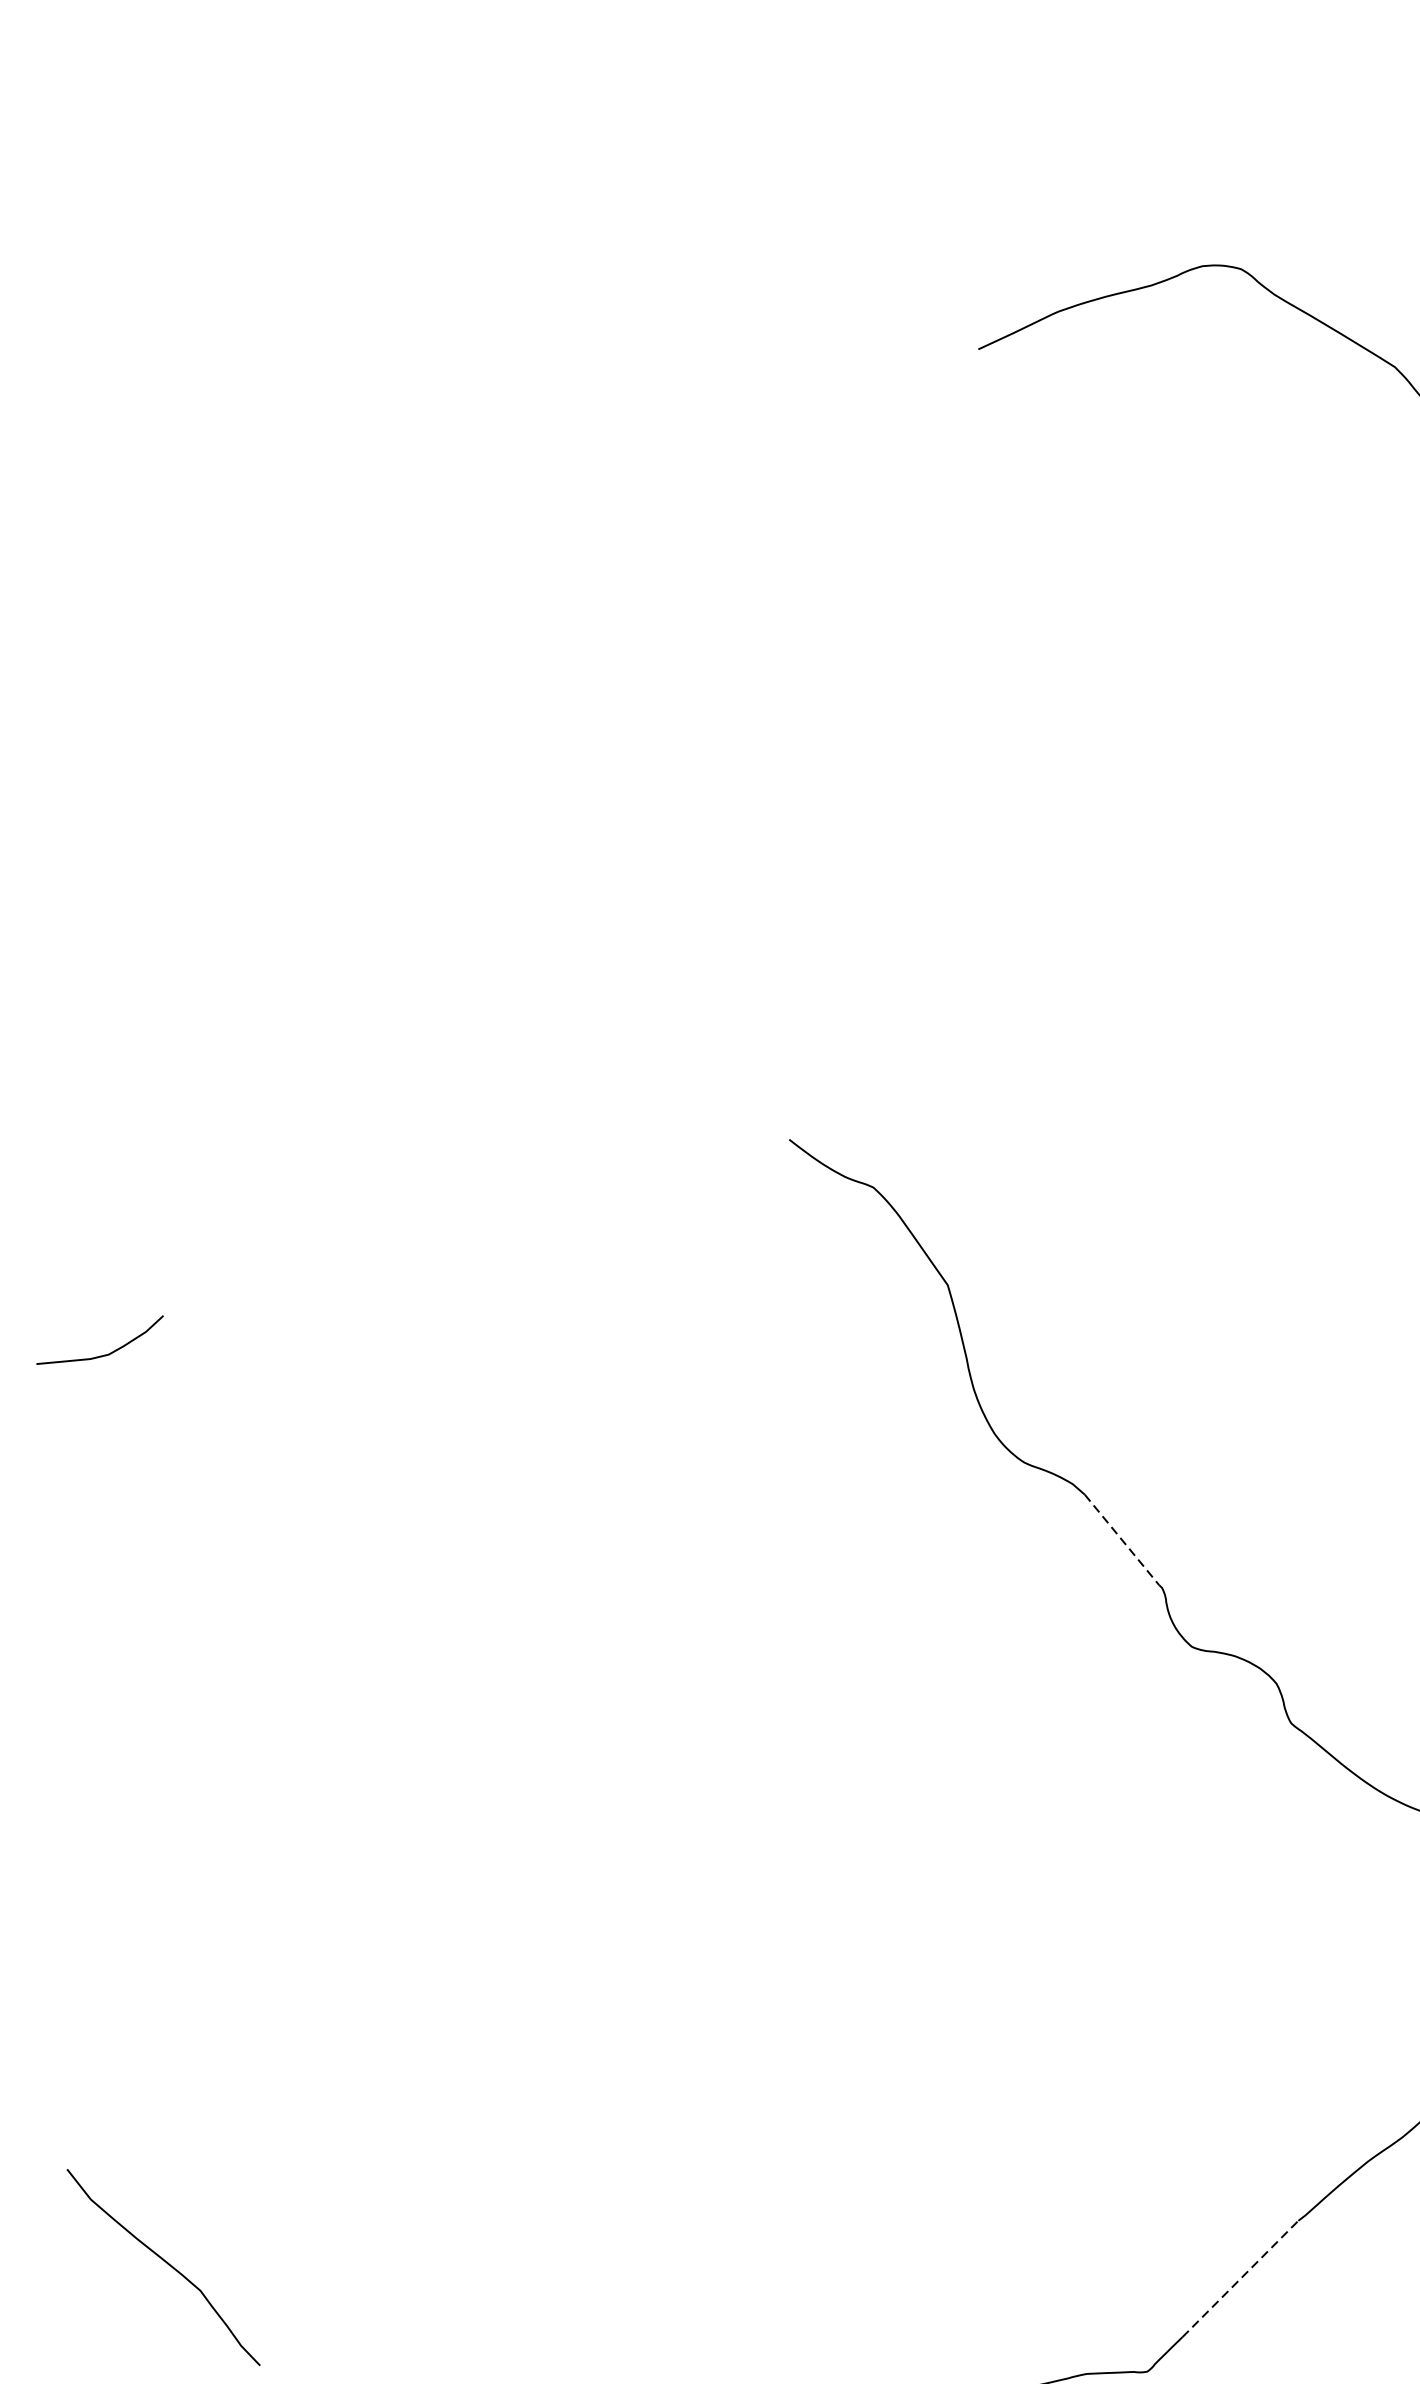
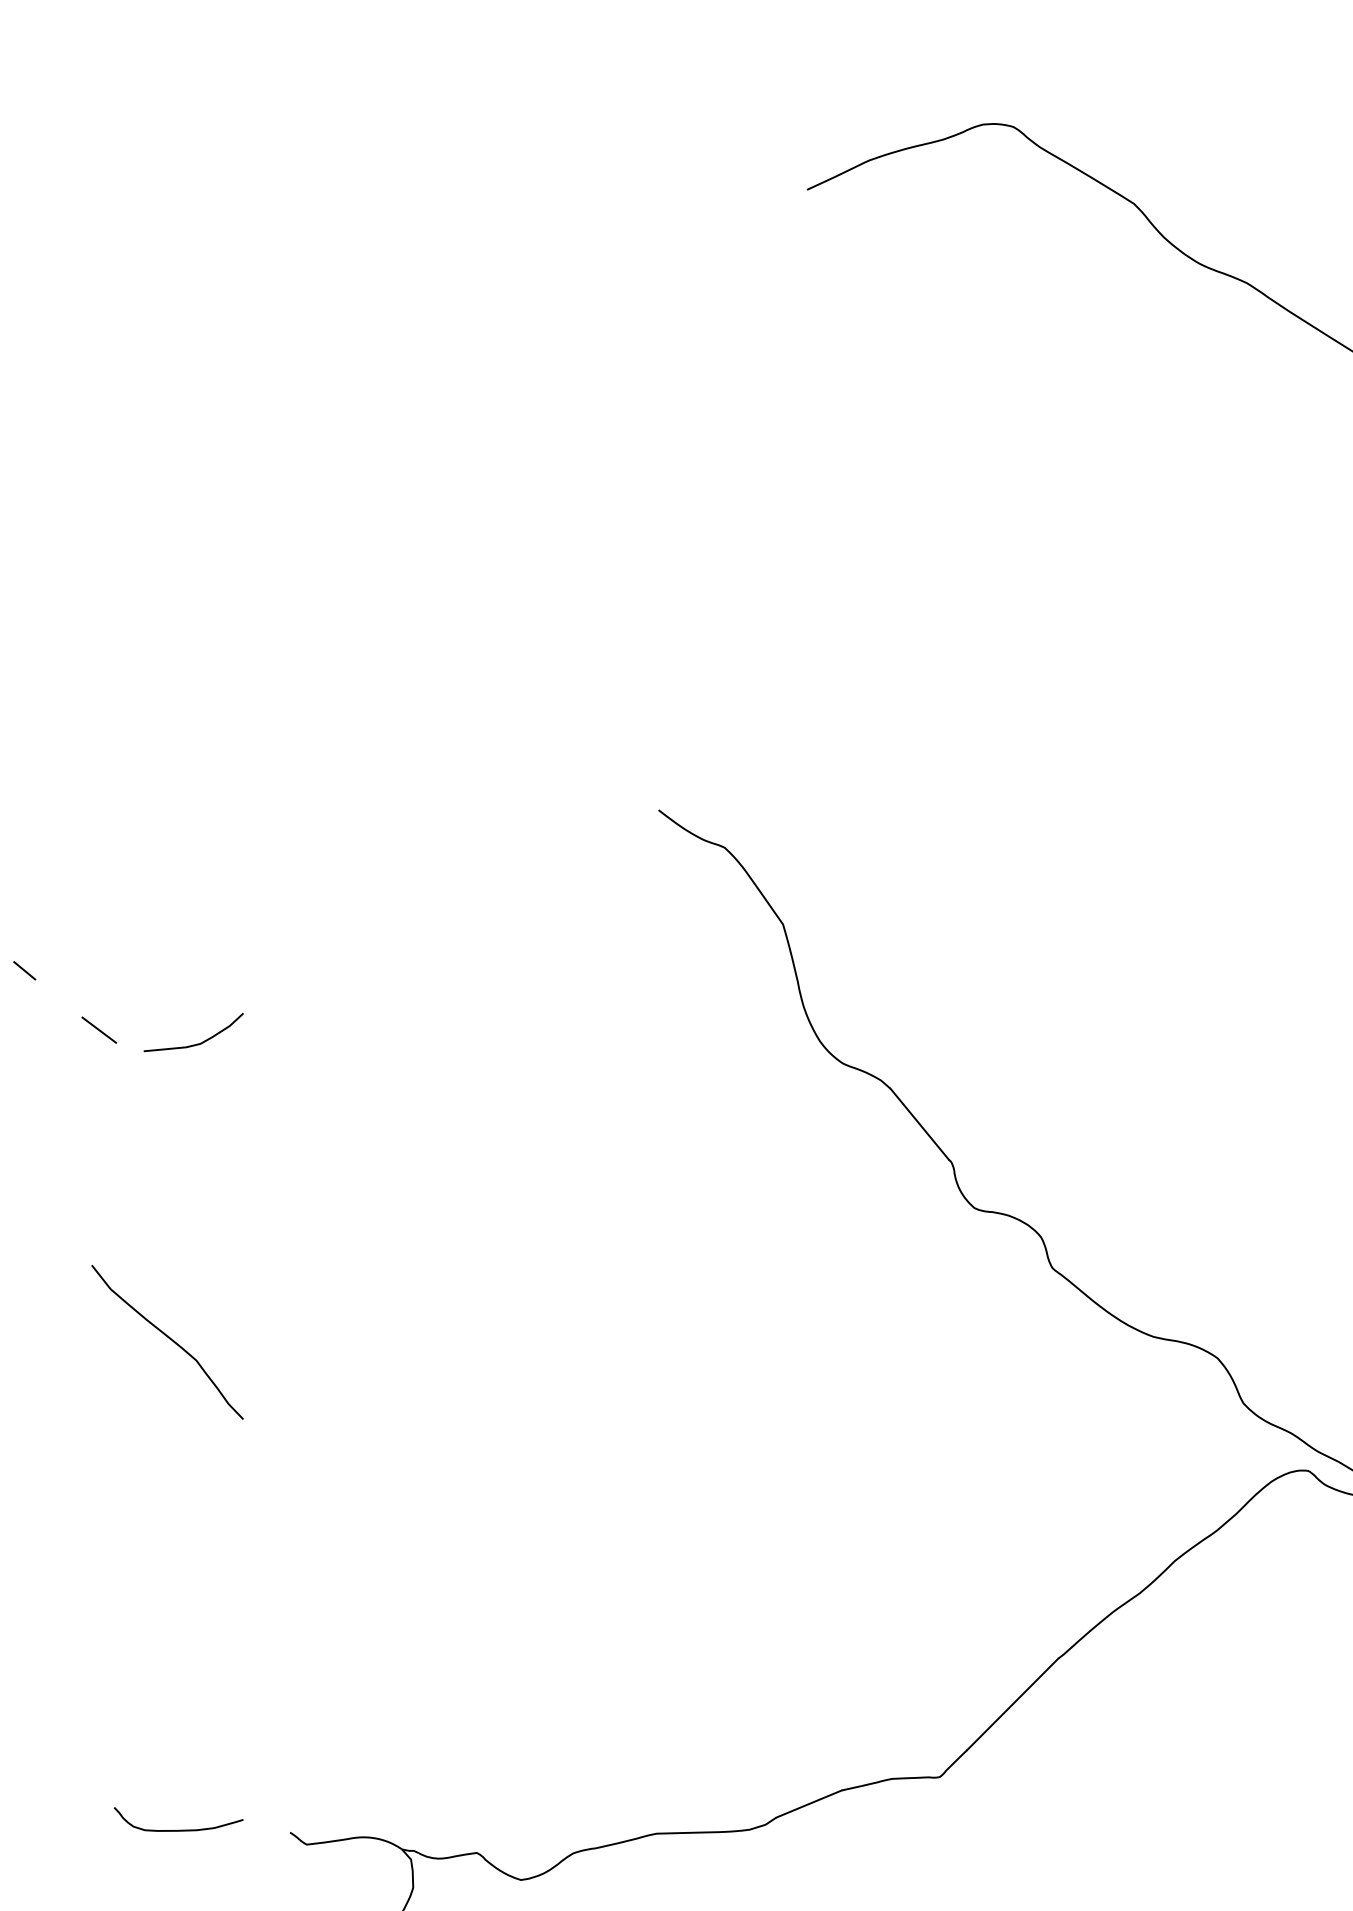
curve: (103, 1354) -> (196, 1043), moved
line: (76, 1419) -> (99, 1029), added
line: (1122, 1540) -> (920, 1124), dashed -> solid
curve: (166, 2263) -> (169, 1339), moved
line: (1241, 2279) -> (1013, 1704), dashed -> solid

